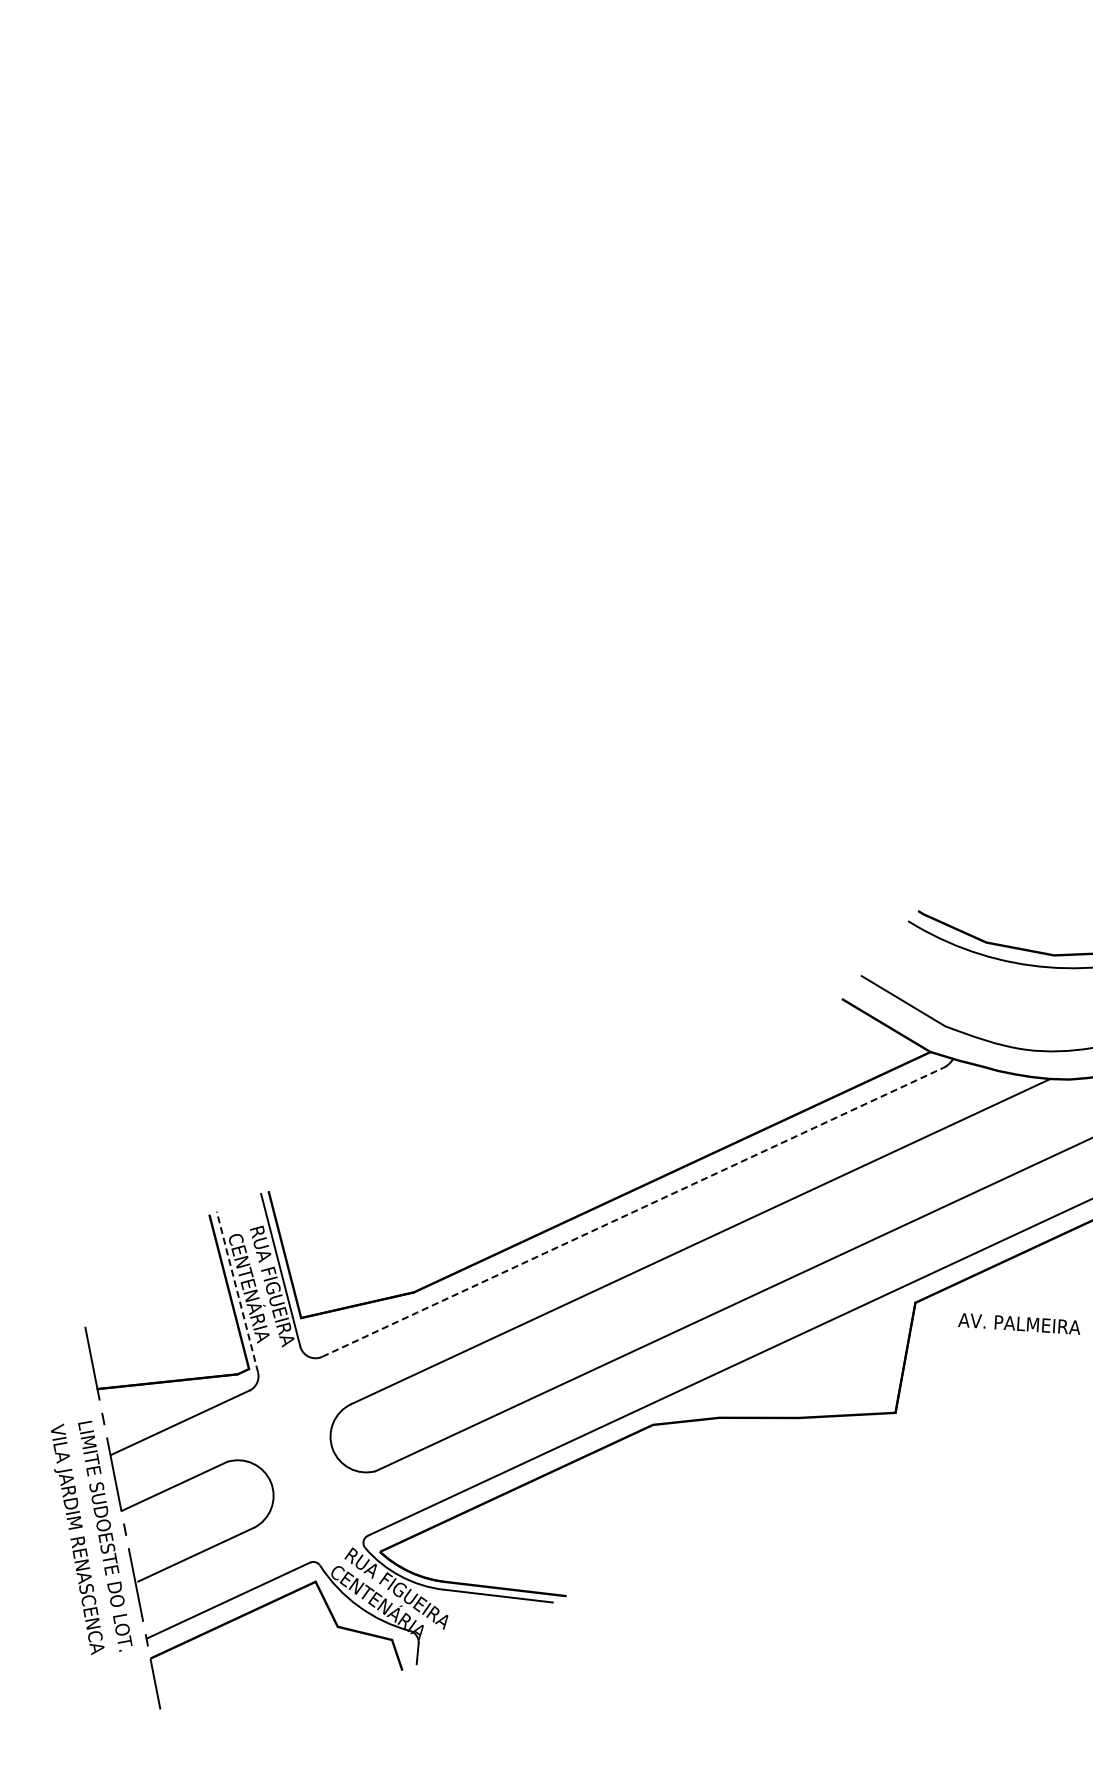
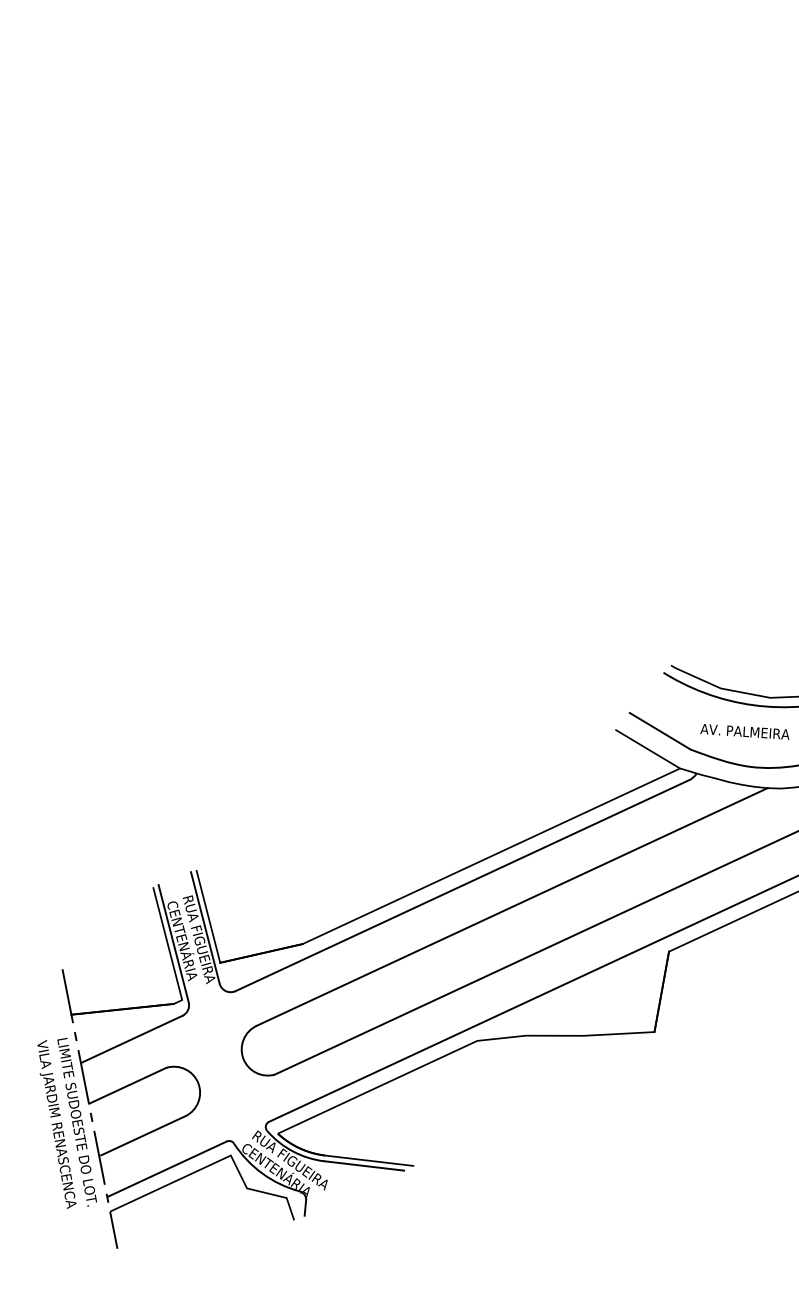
line: (633, 1212) -> (463, 885), dashed -> solid
line: (237, 1292) -> (173, 944), dashed -> solid
text: (1019, 1323) -> (745, 731), moved

